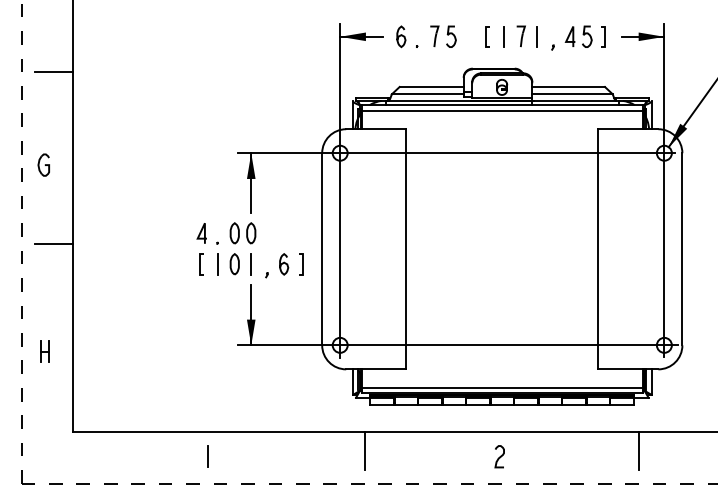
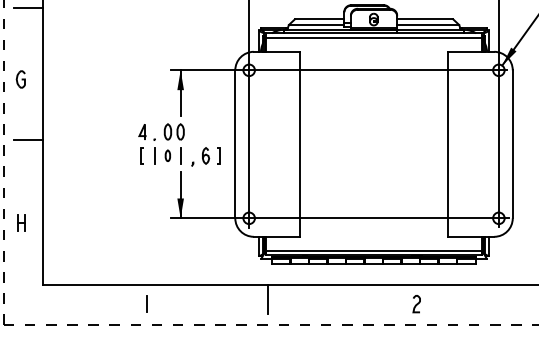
part: (234, 264) -> (167, 156), size x0.7
line: (639, 451) -> (479, 300), removed
curve: (499, 456) -> (416, 303), moved

